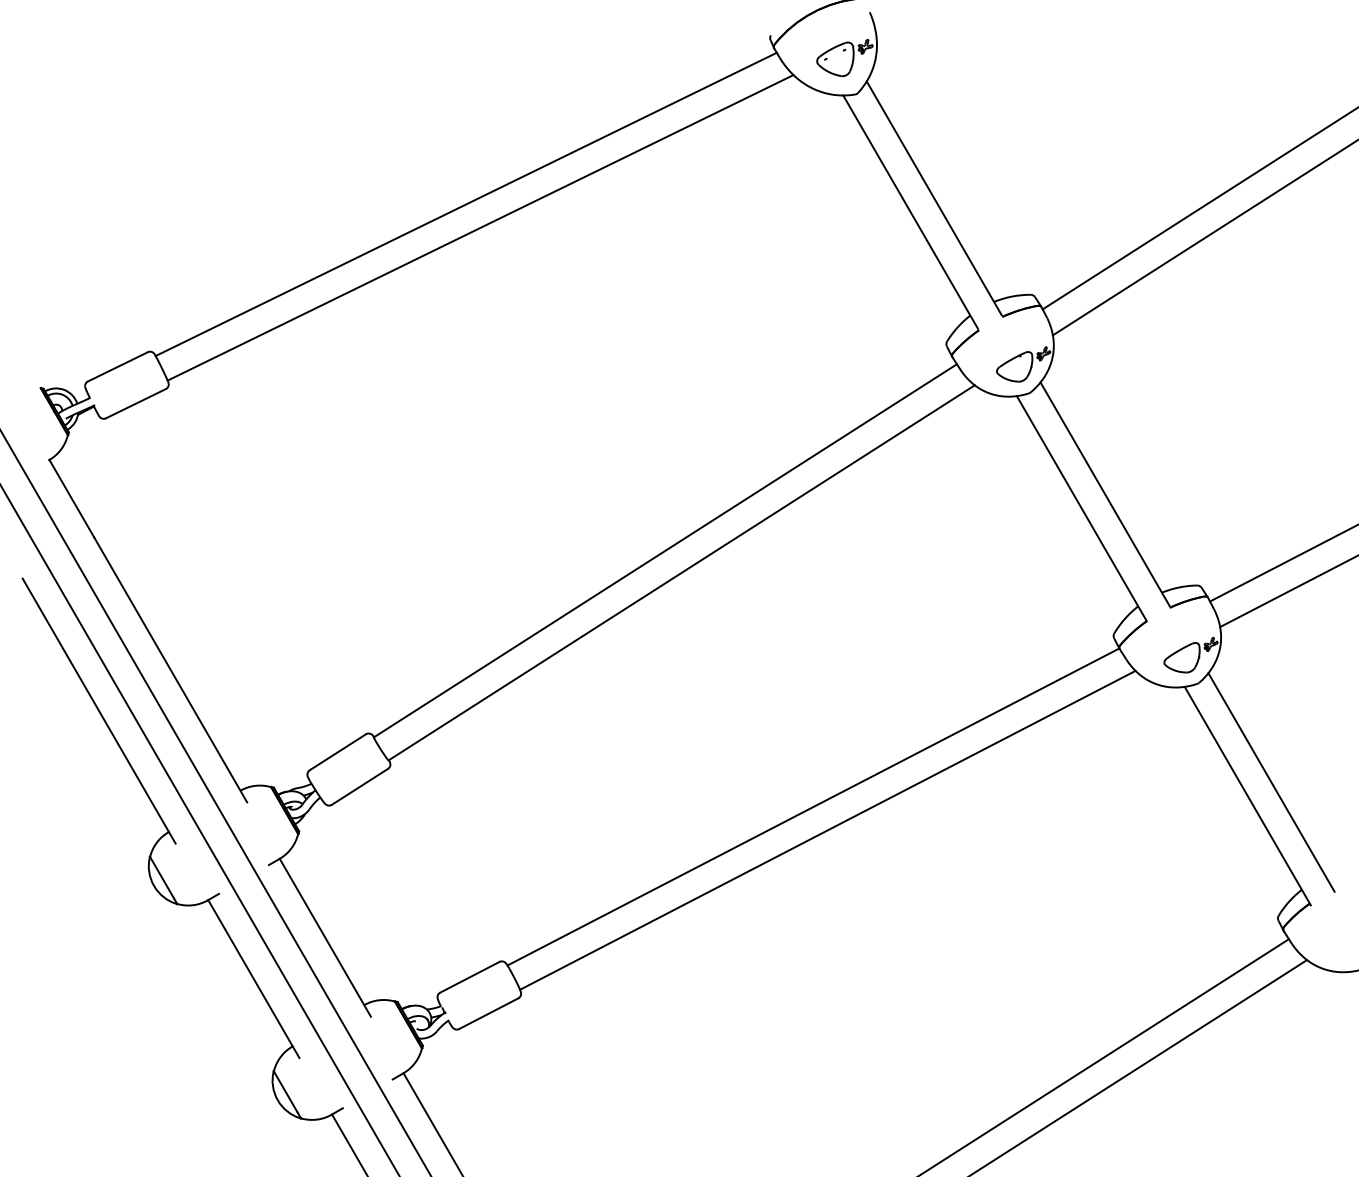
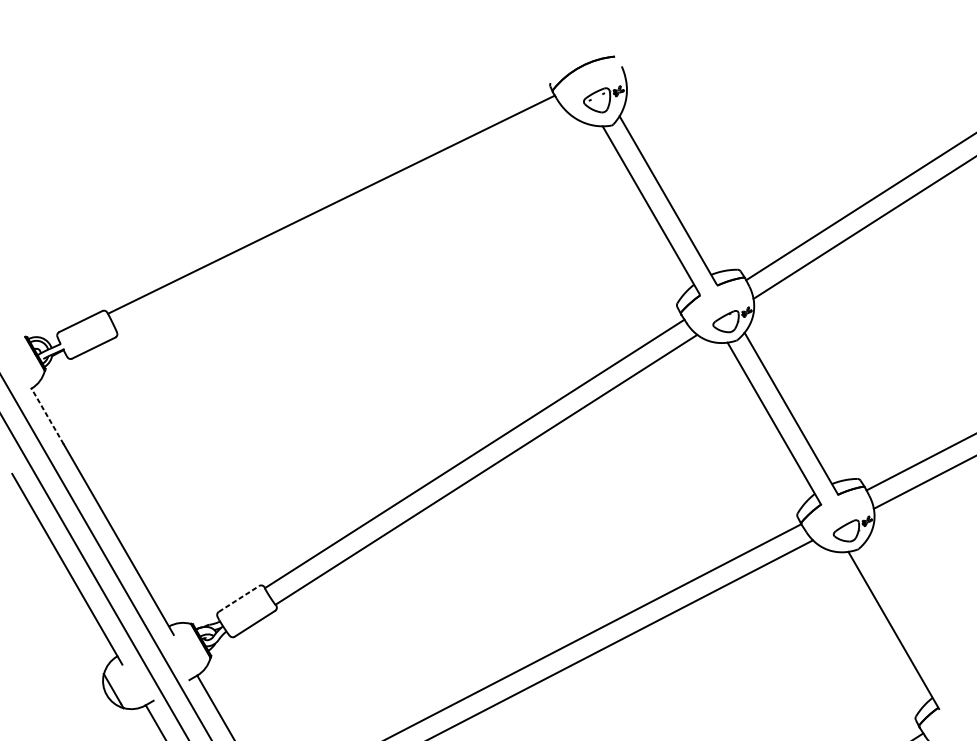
line: (480, 227) -> (341, 221), removed
line: (71, 498) -> (47, 416), solid -> dashed
line: (338, 752) -> (239, 599), solid -> dashed
line: (1271, 782) -> (910, 620), removed

